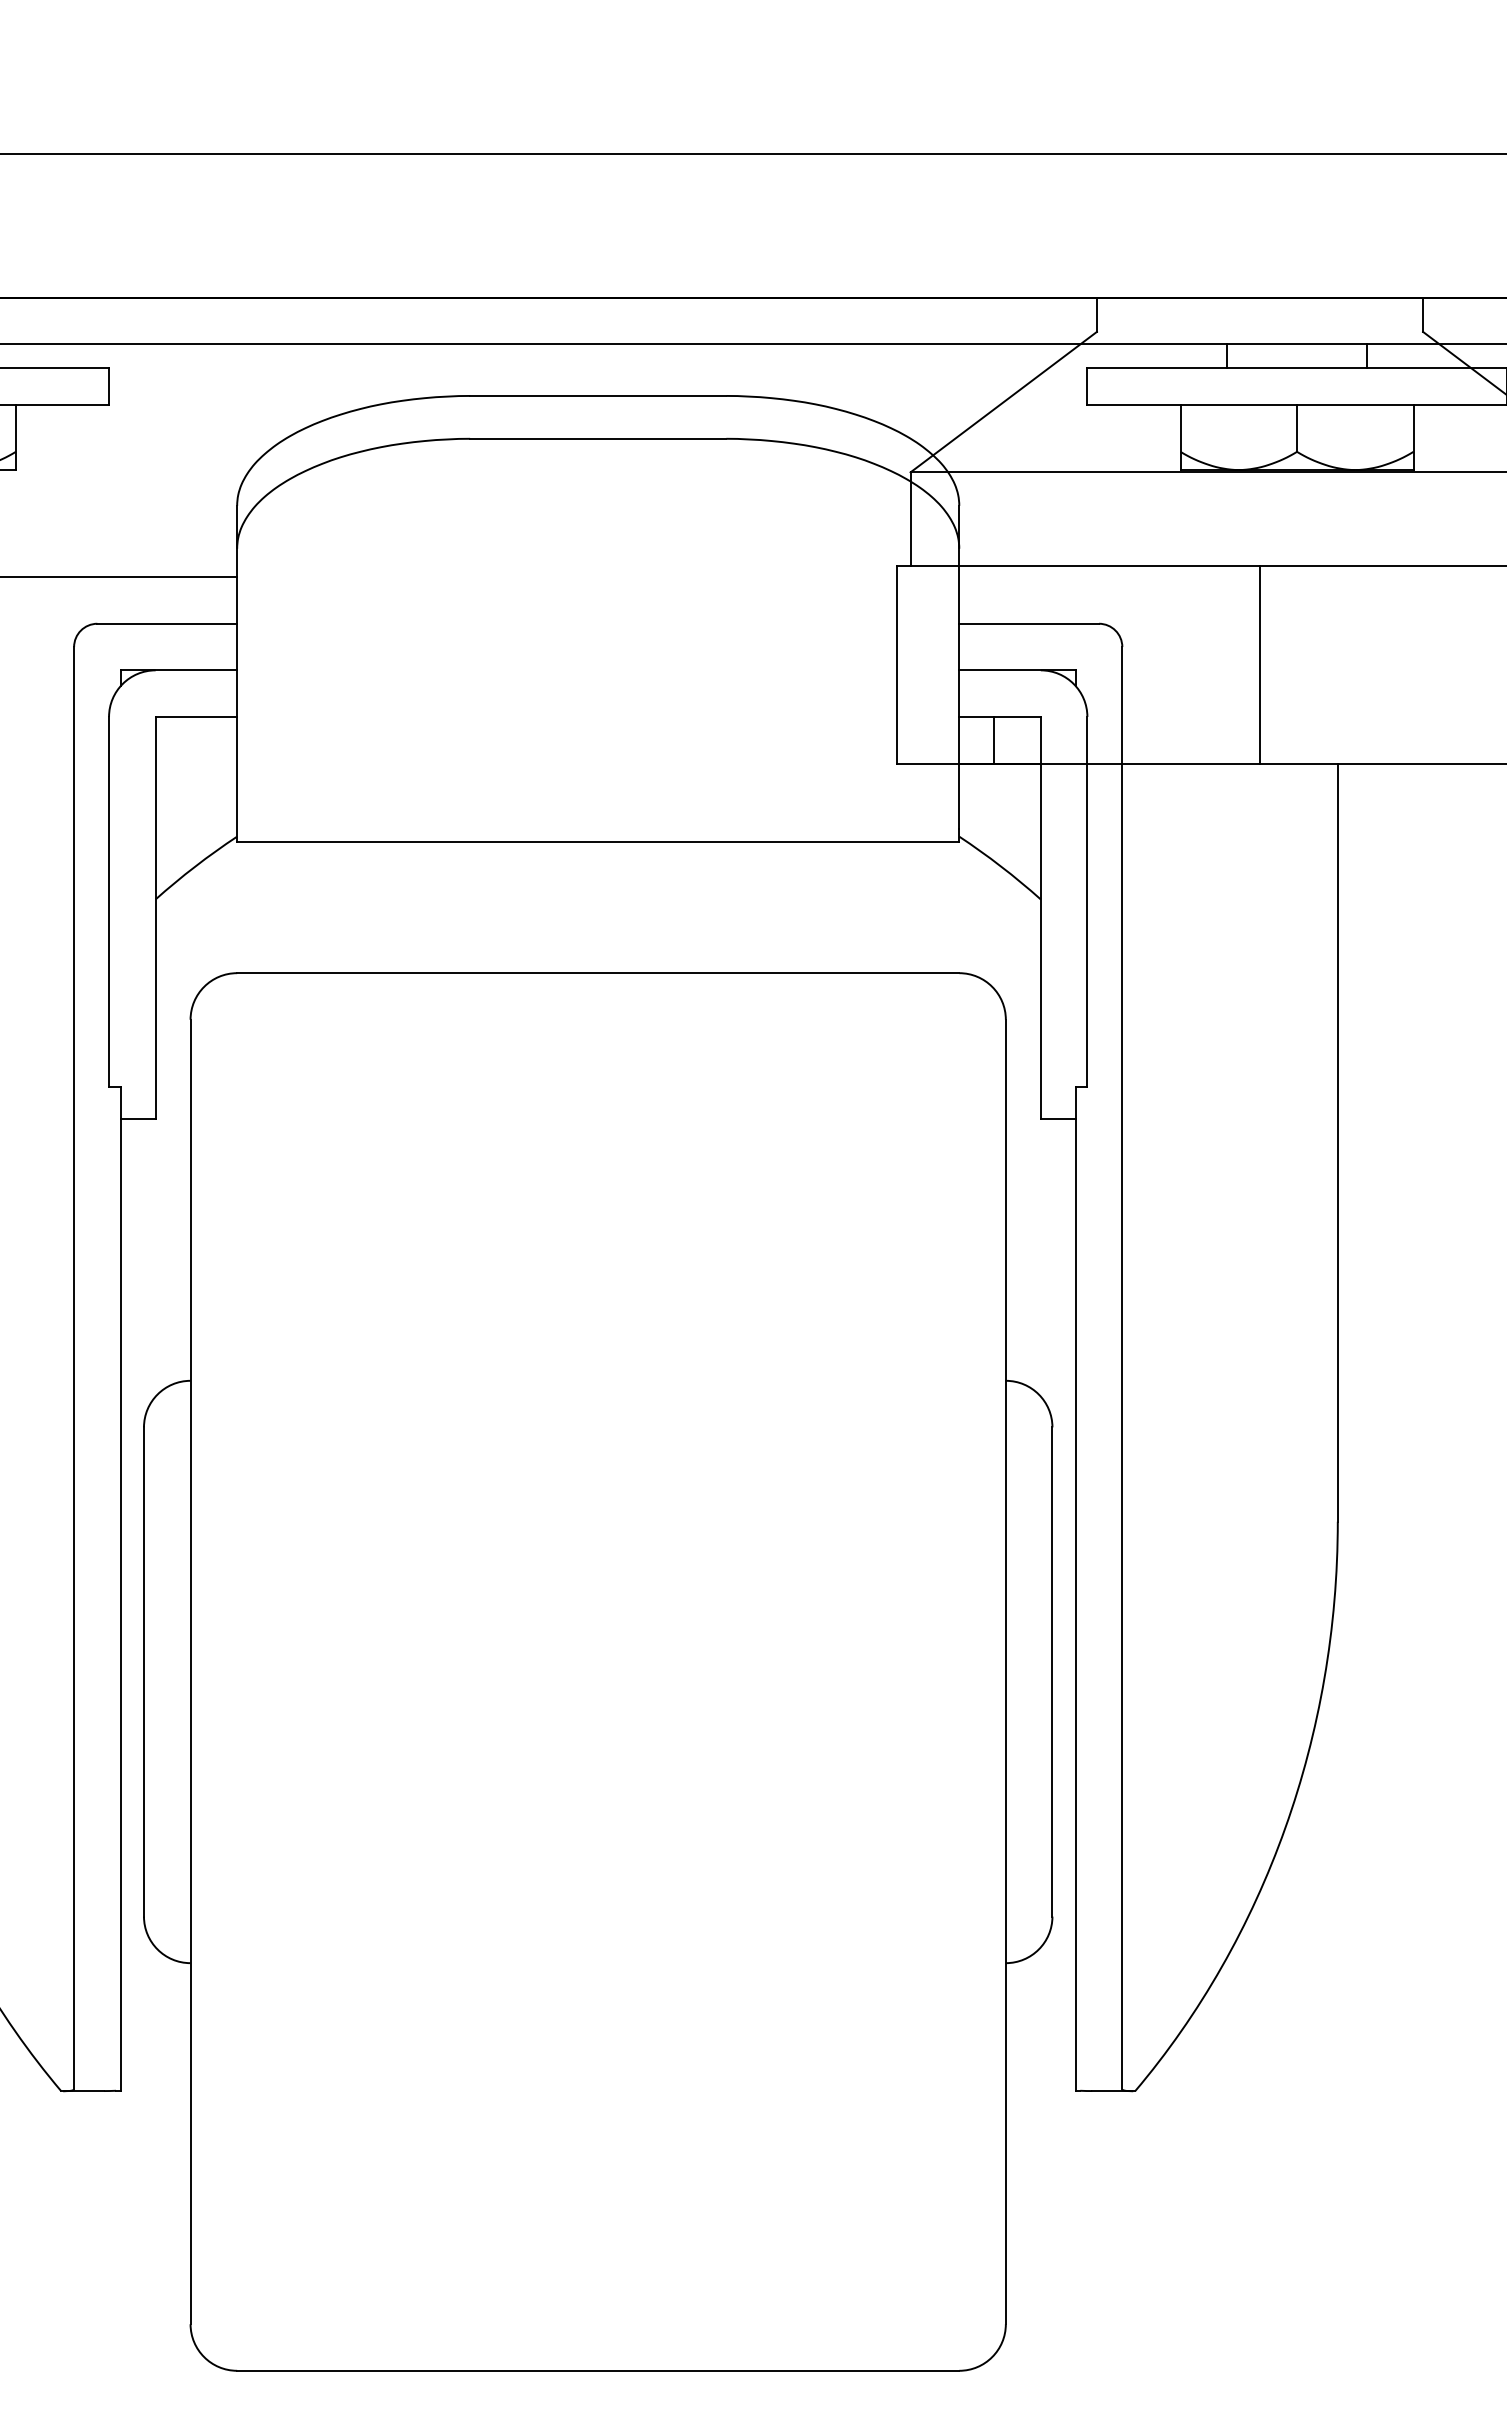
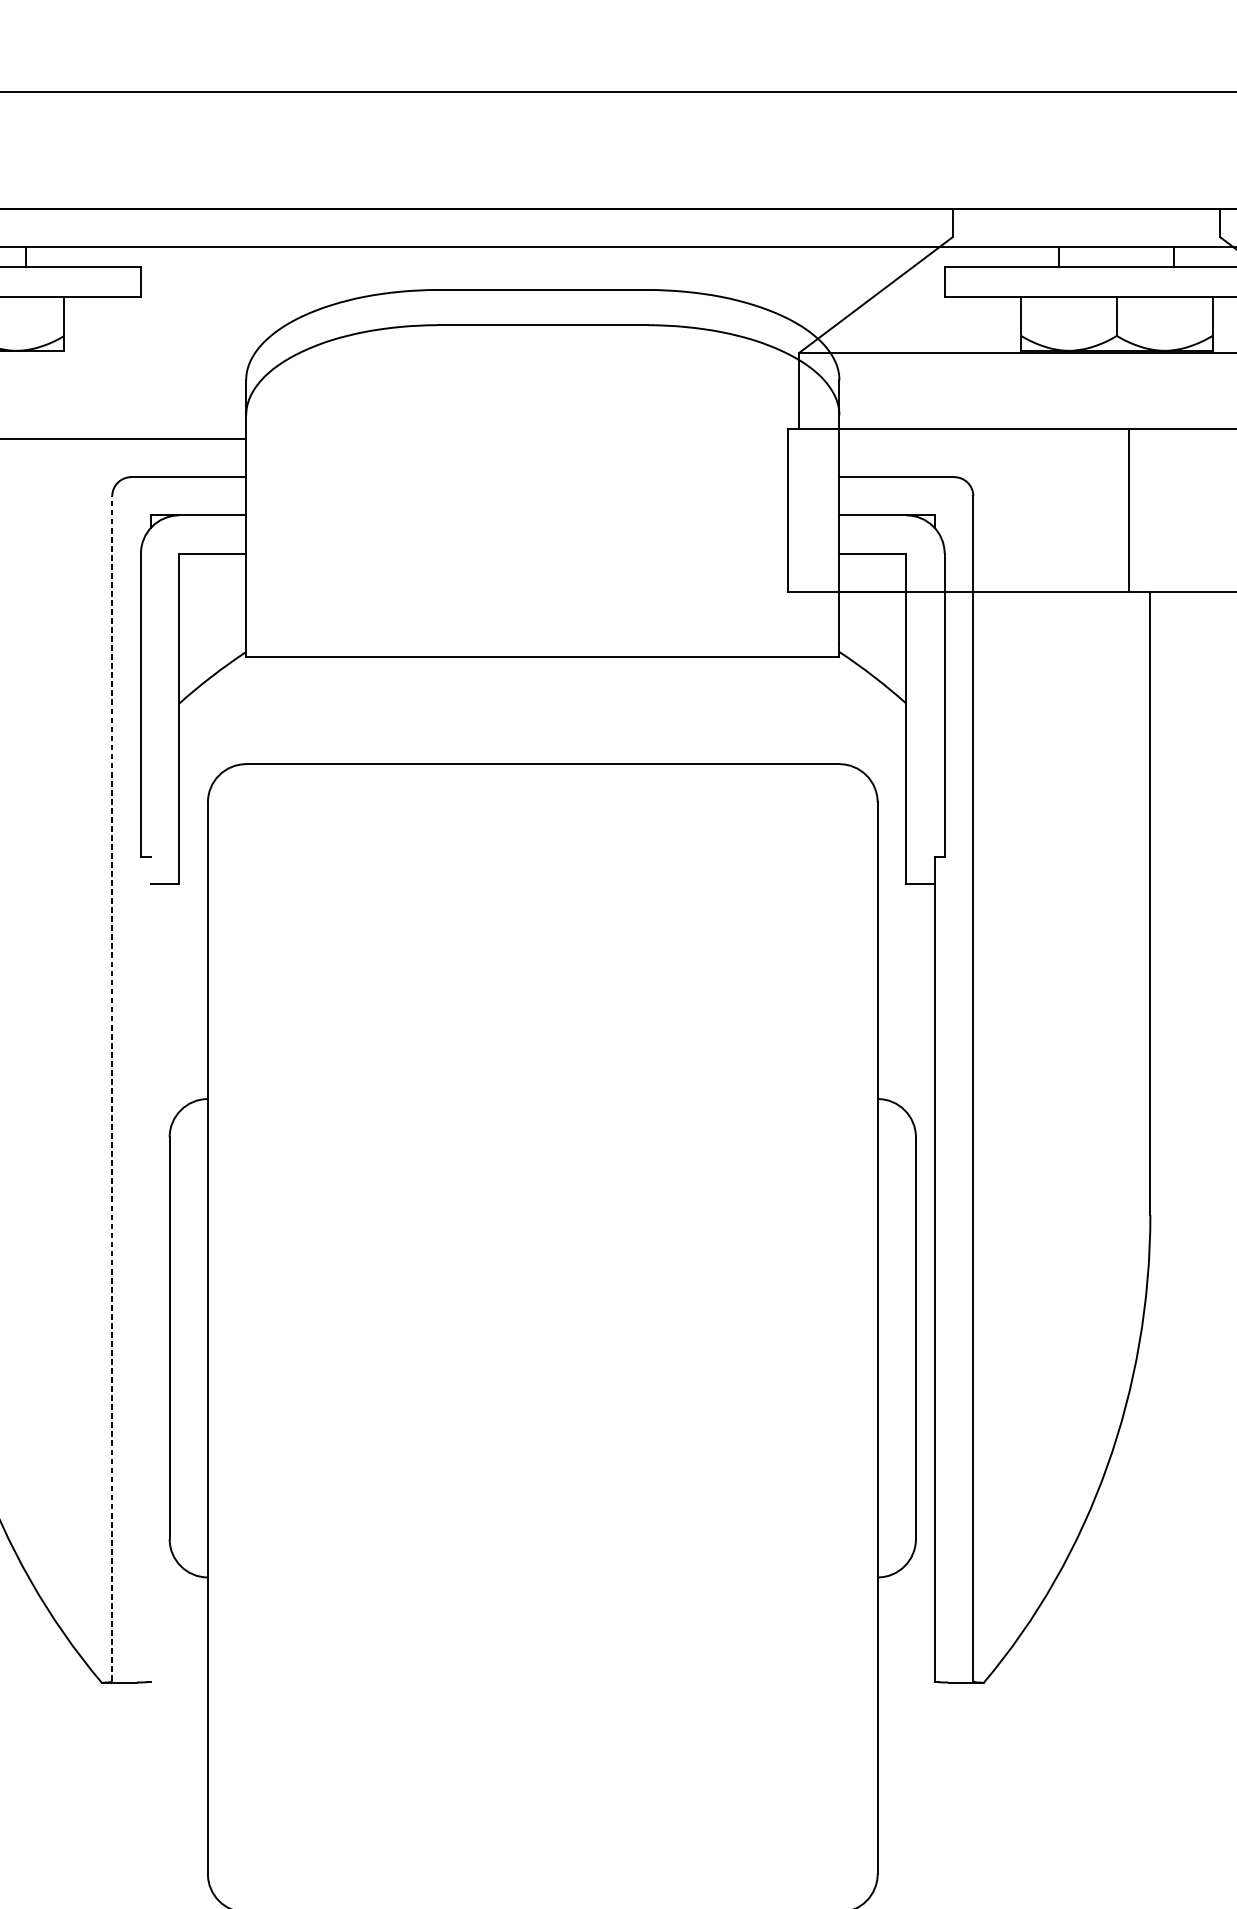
line: (1260, 664) -> (1129, 510), moved
line: (994, 739) -> (868, 572), removed
line: (74, 1367) -> (112, 1088), solid -> dashed
line: (120, 1588) -> (150, 1269), removed

